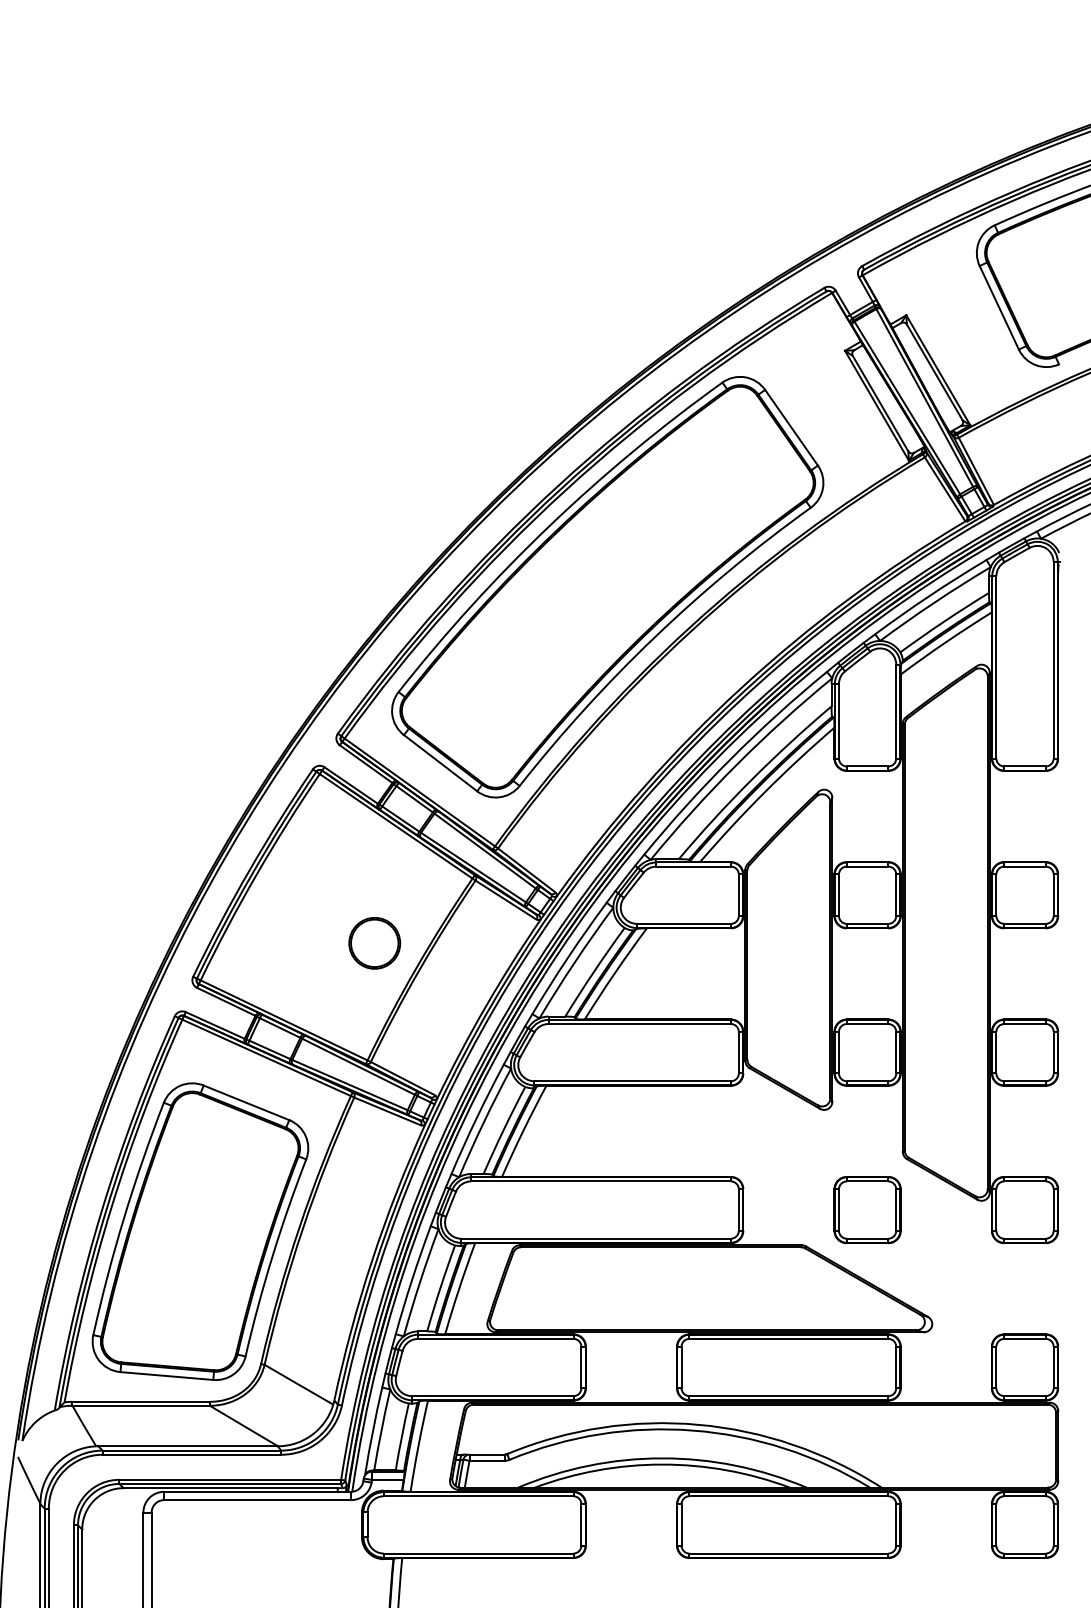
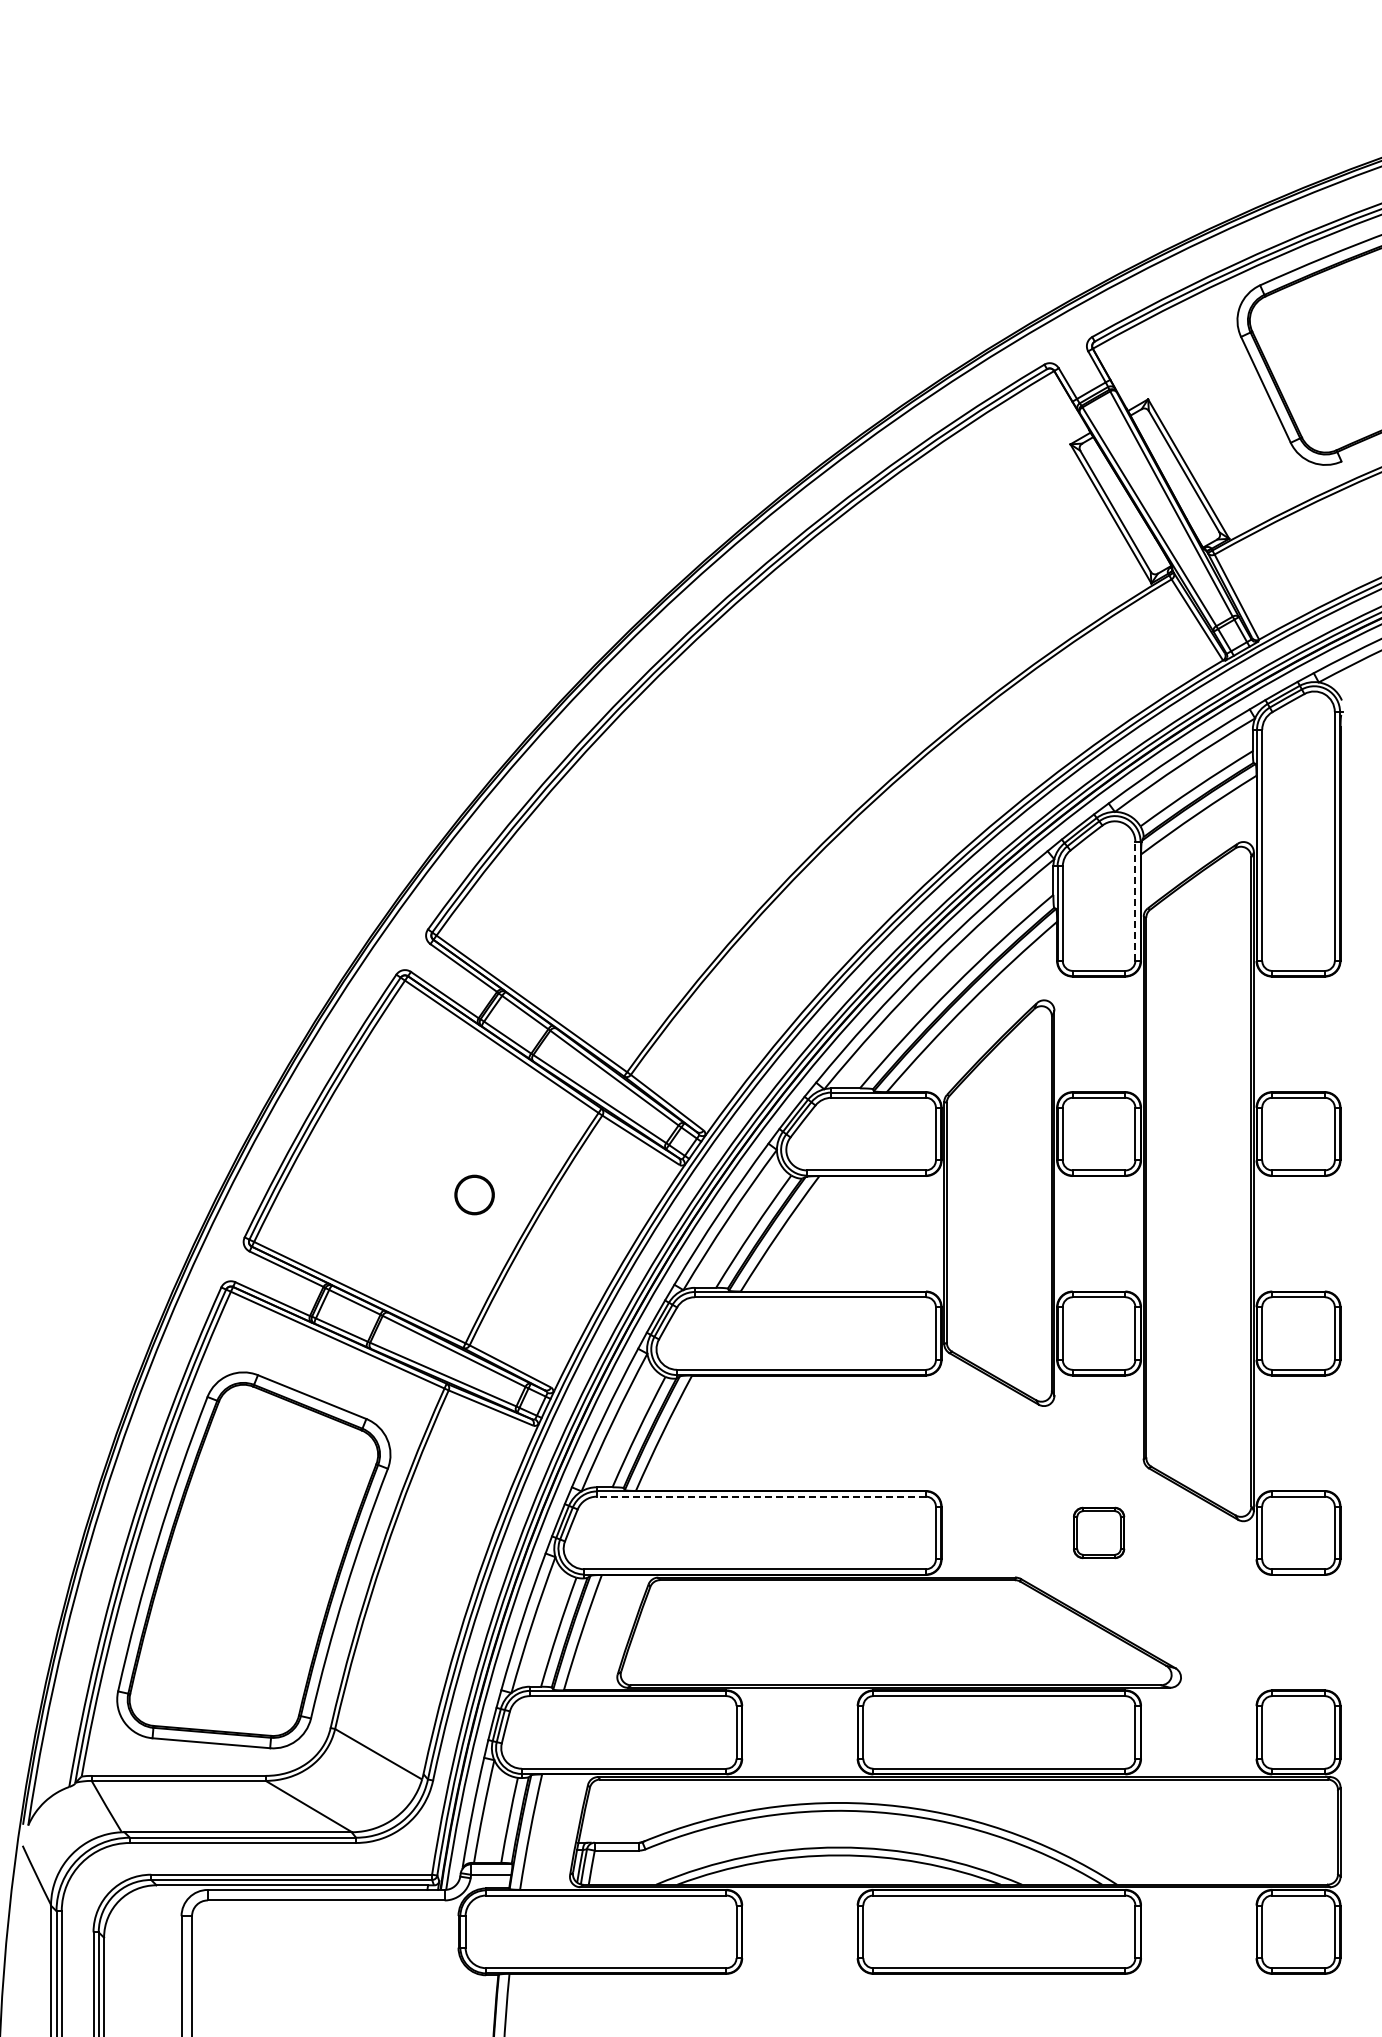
part: (607, 586) -> (769, 743), removed
line: (896, 711) -> (1135, 901), solid -> dashed
part: (374, 942) -> (474, 1194), size x0.6
line: (601, 1181) -> (761, 1496), solid -> dashed
part: (867, 1209) -> (1098, 1532), size x0.6

